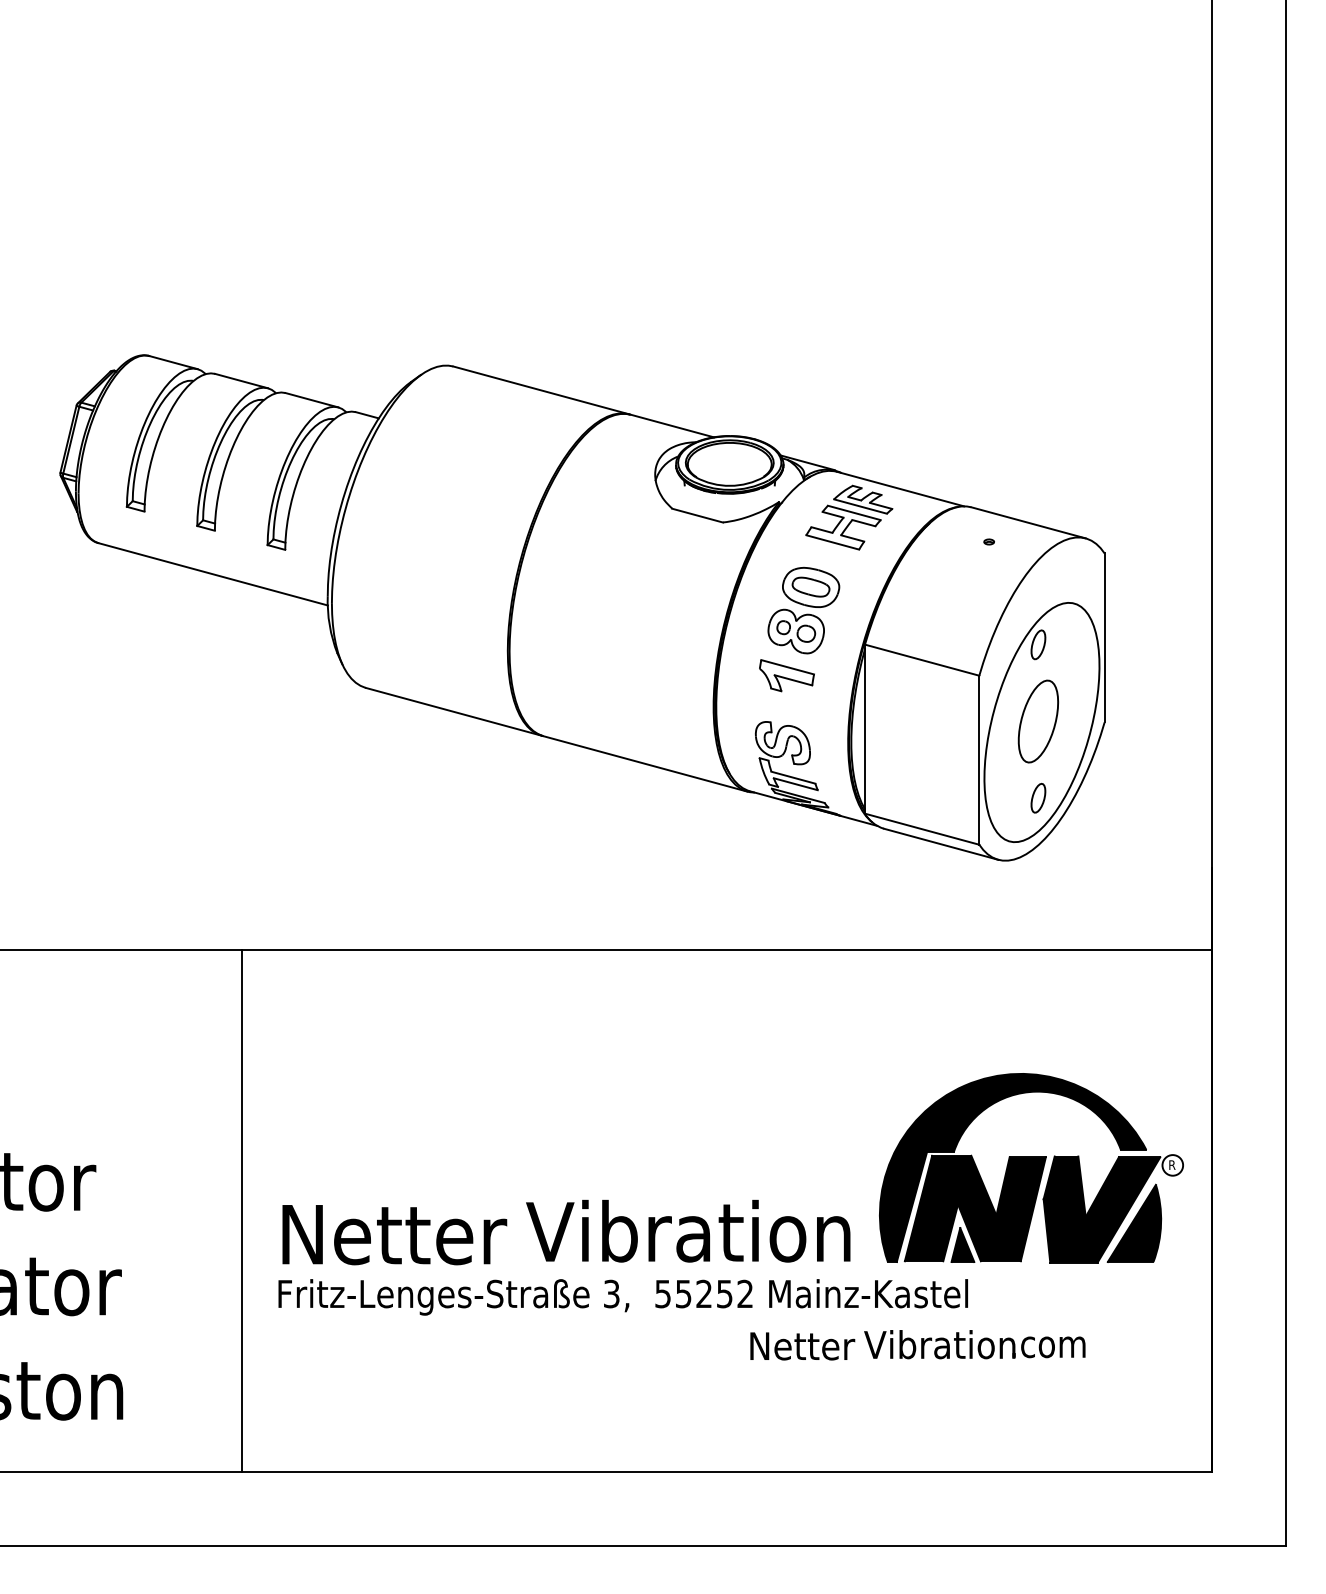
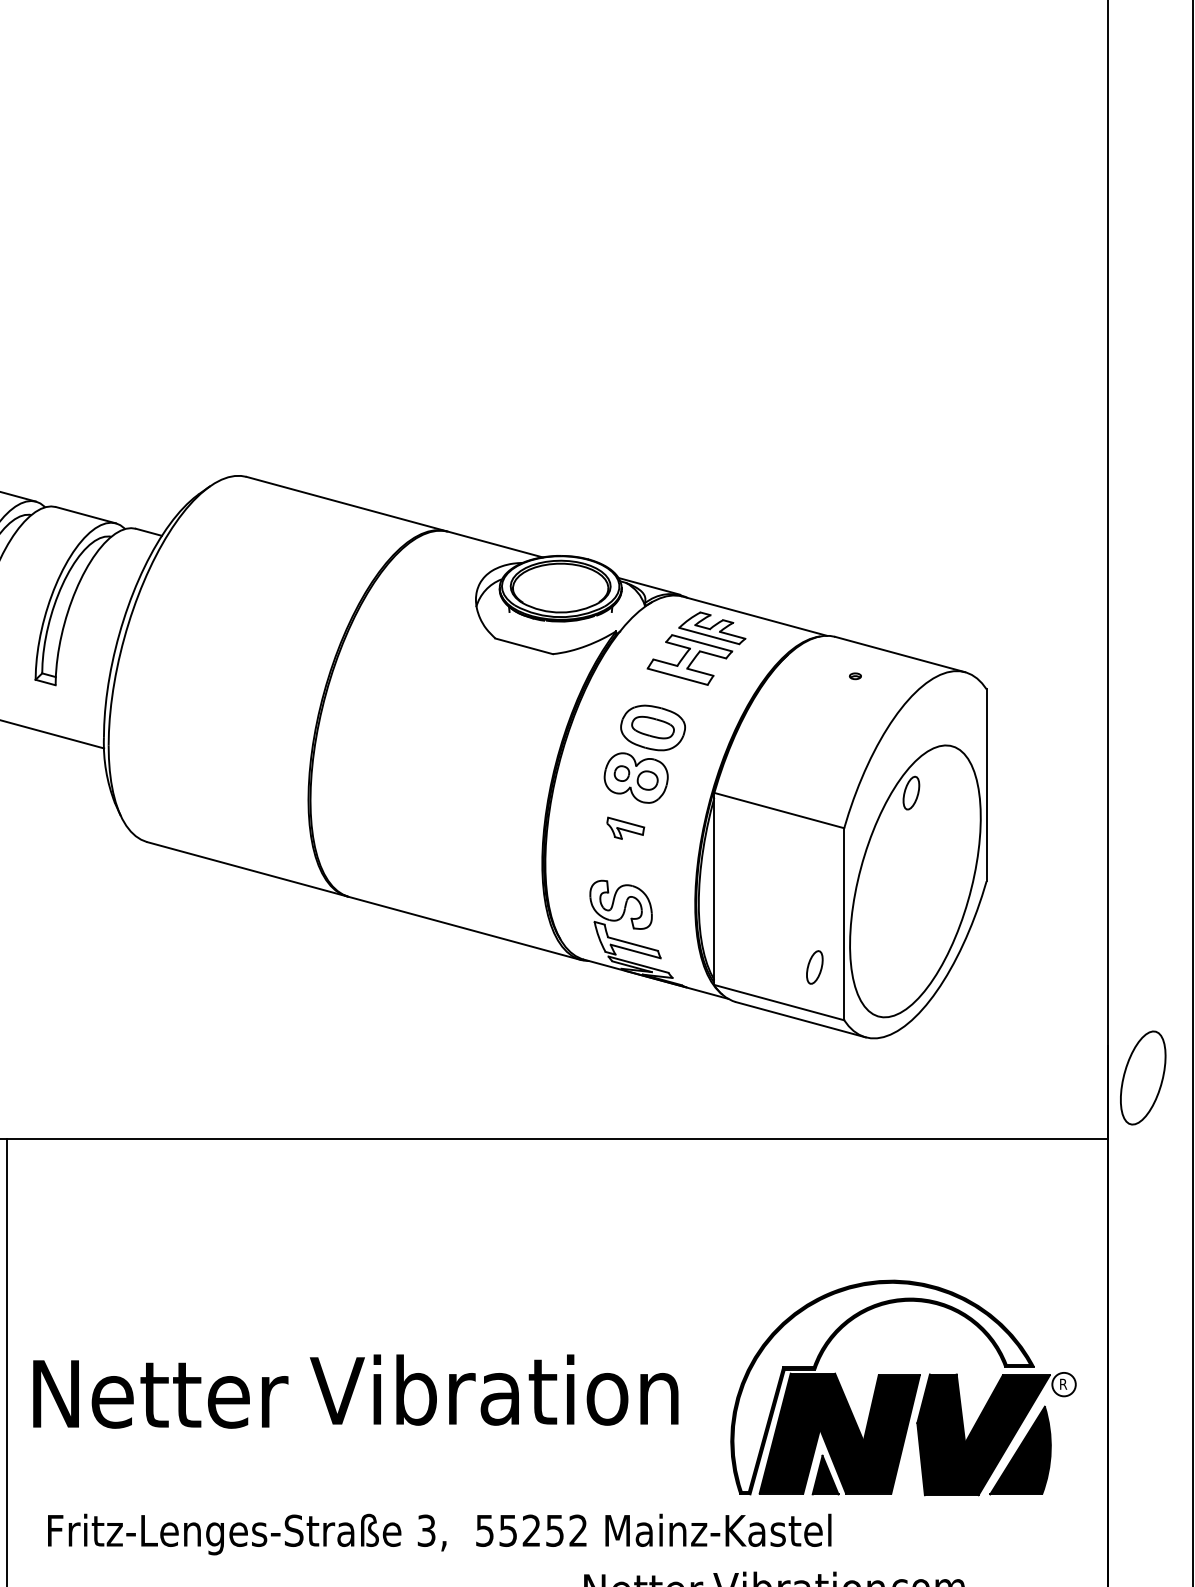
part: (786, 675) -> (625, 827), size x0.6
part: (1038, 721) -> (1143, 1077), moved
part: (1038, 798) -> (814, 967), moved
fill: (1012, 1167) -> (881, 1386), removed
text: (566, 1232) -> (355, 1391), moved

